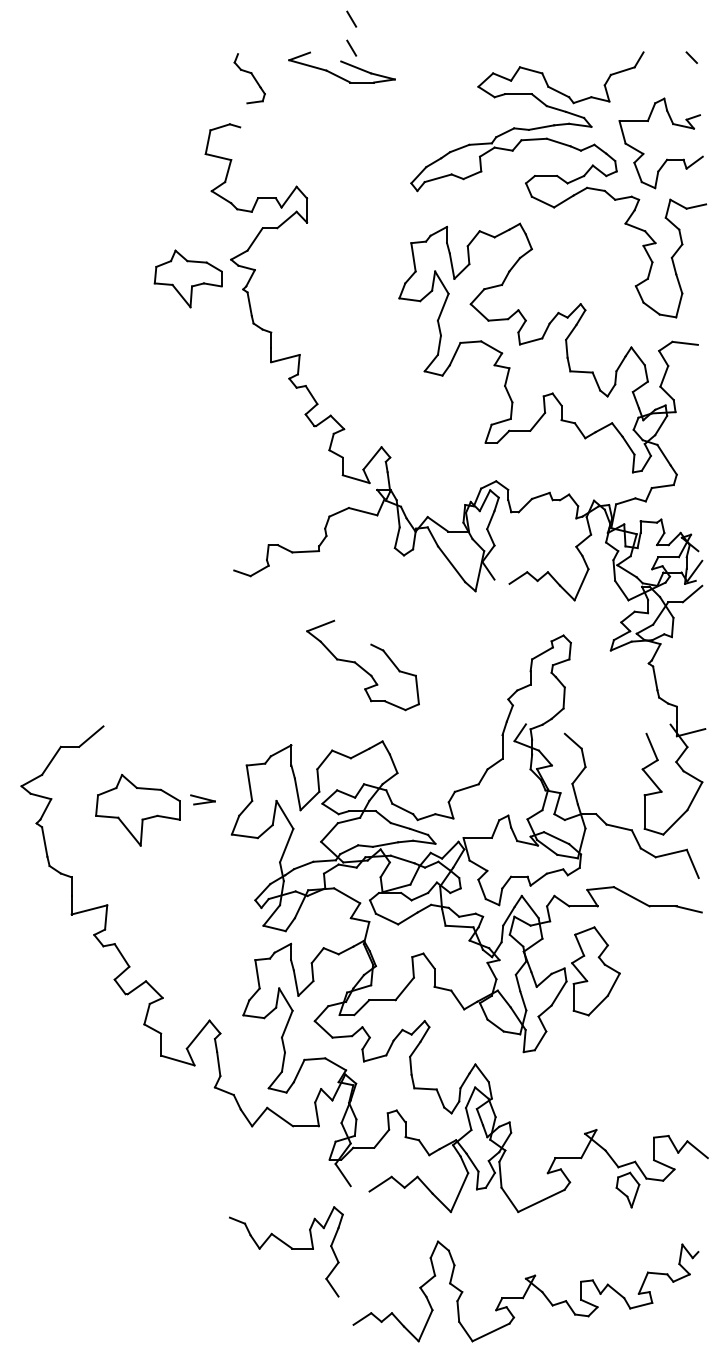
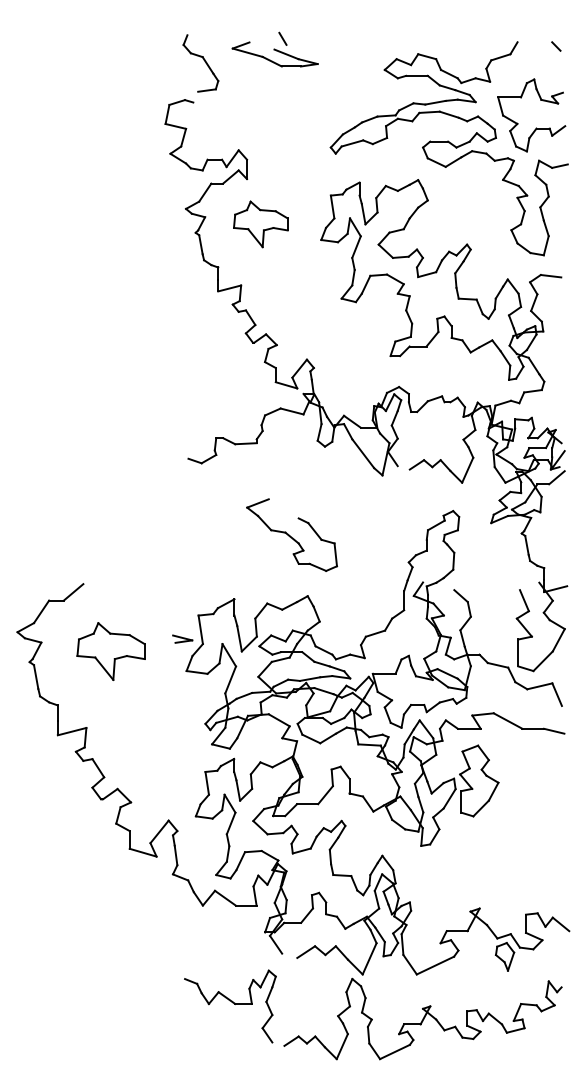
line: (351, 18) -> (282, 15), removed
part: (249, 78) -> (200, 63), size x1.43
part: (187, 278) -> (260, 224), moved
part: (202, 799) -> (182, 638), moved
part: (525, 1291) -> (422, 1019), moved

